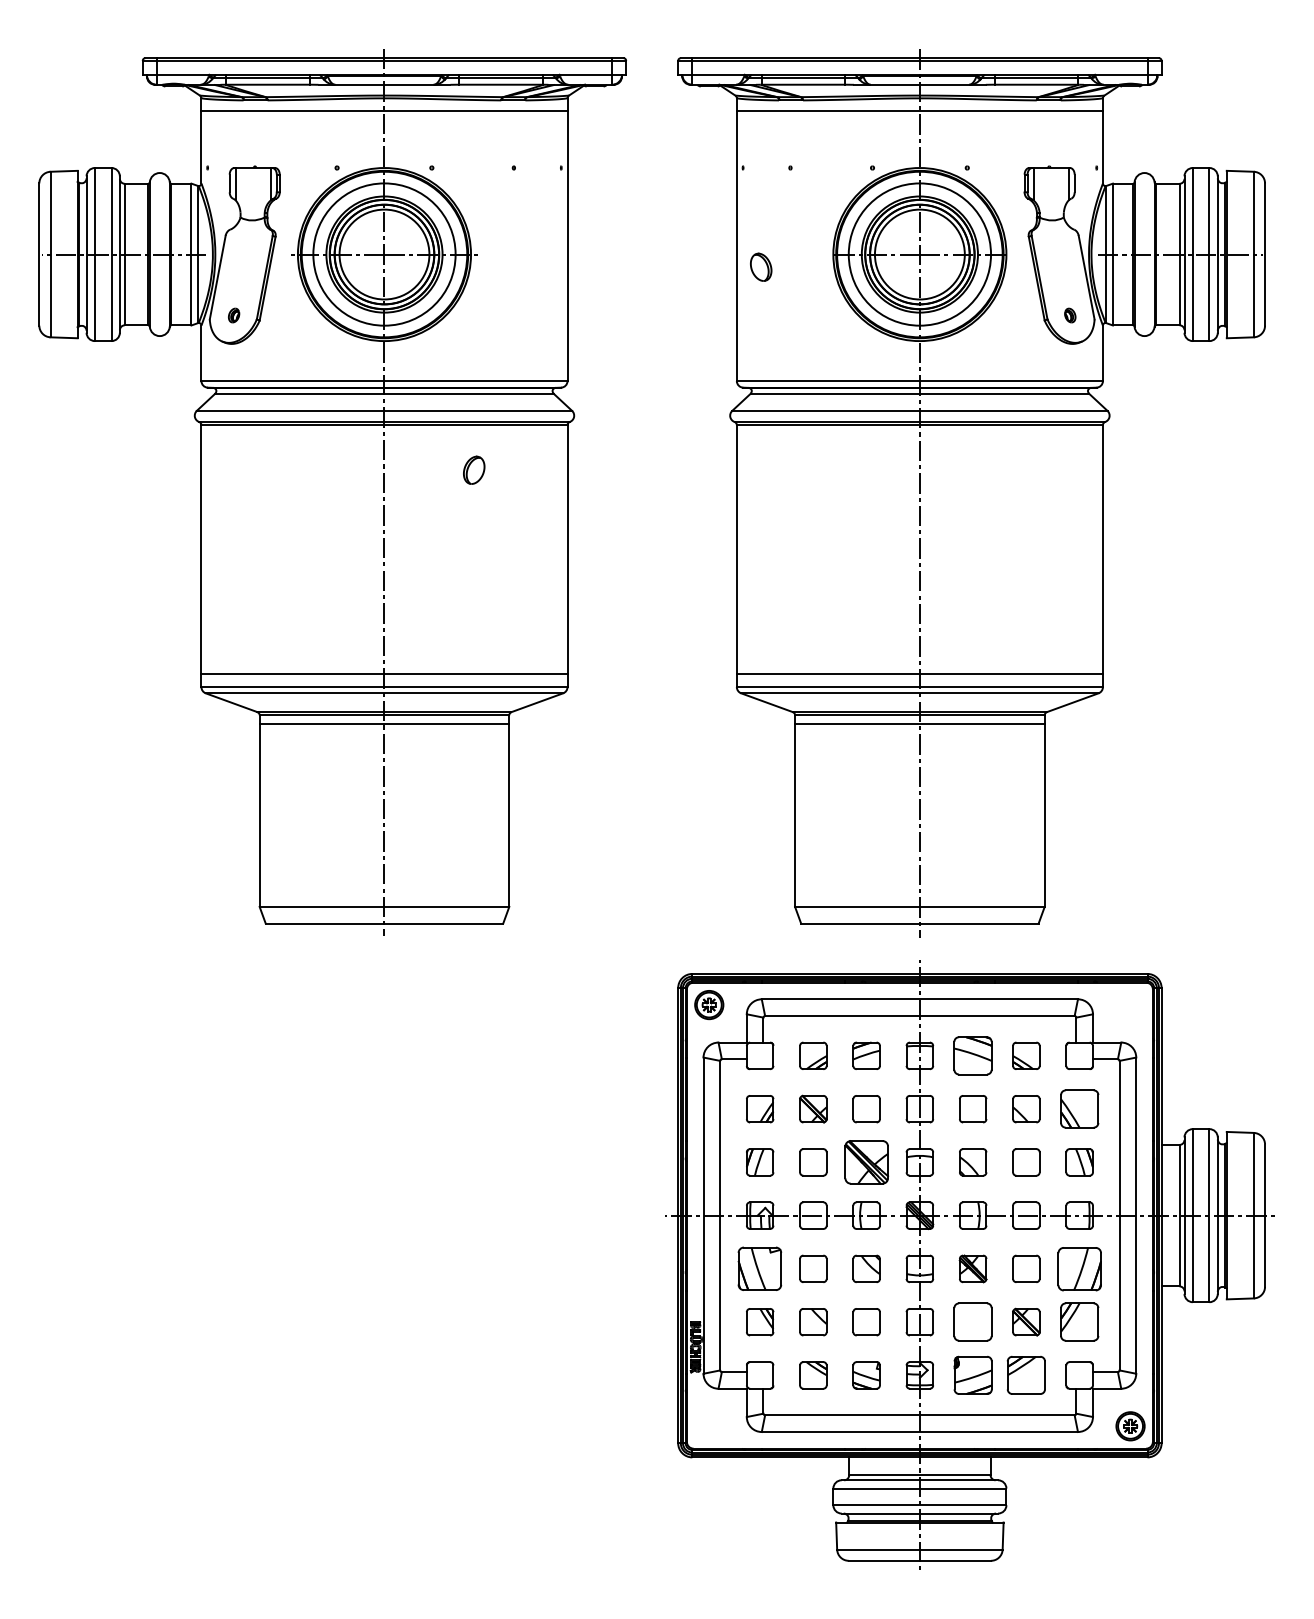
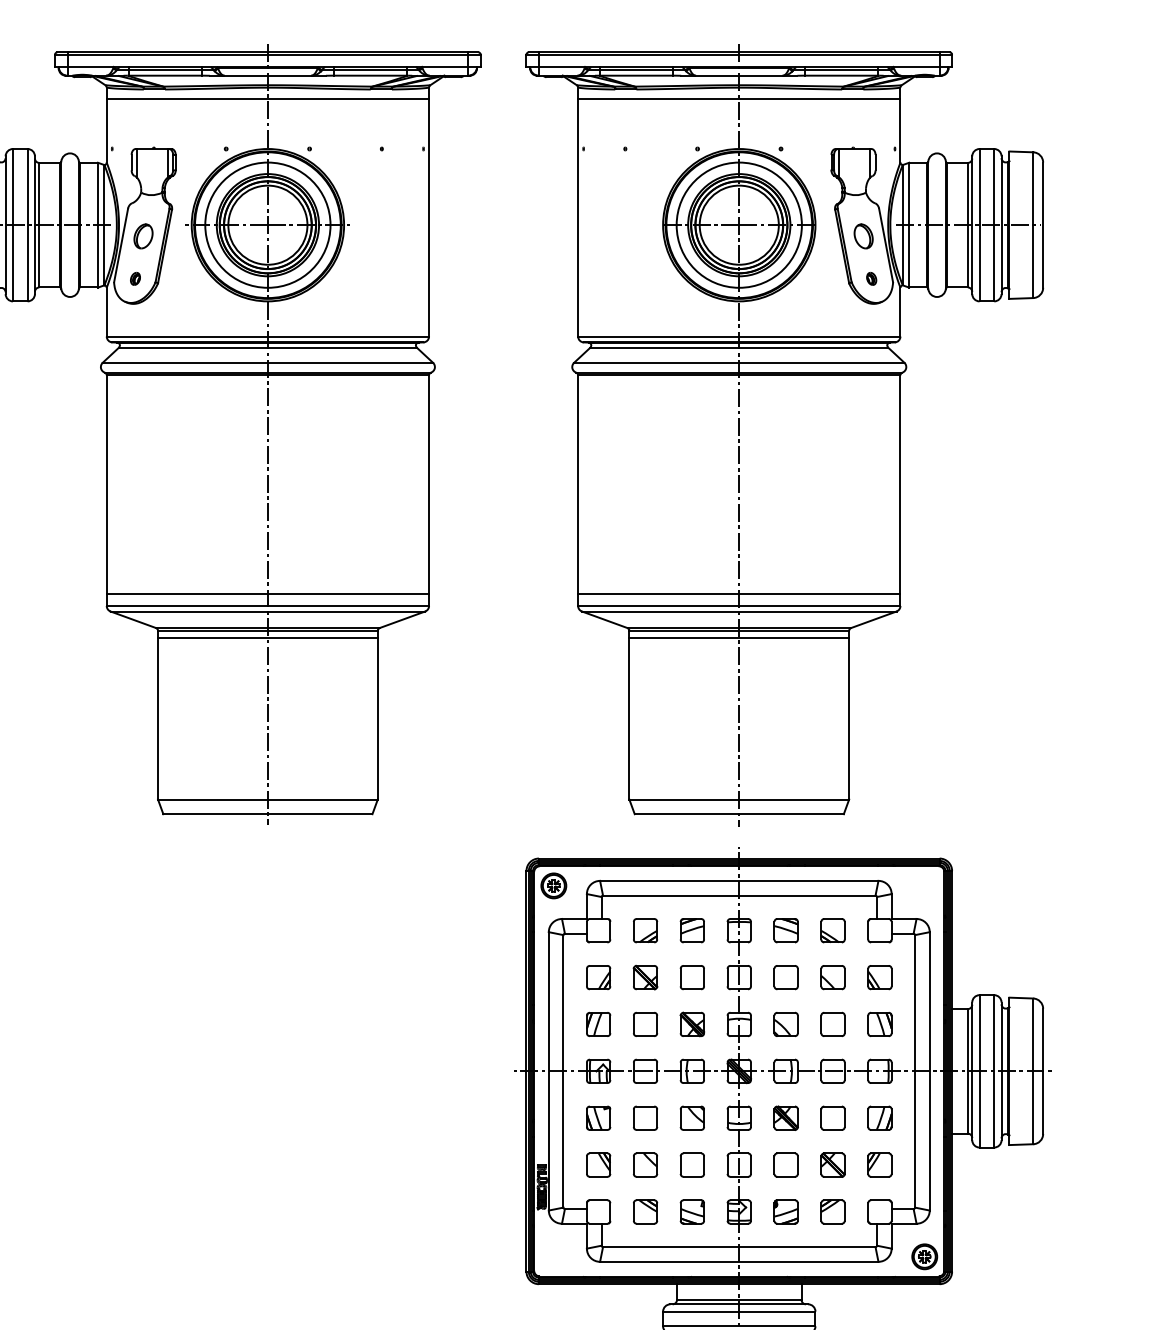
part: (761, 266) -> (863, 235), moved
part: (474, 469) -> (143, 235), moved
part: (973, 1055) -> (786, 930), size x0.71
part: (1079, 1109) -> (879, 977), size x0.71
part: (866, 1162) -> (692, 1024), size x0.62
part: (760, 1268) -> (598, 1117), size x0.62
part: (1079, 1268) -> (879, 1117), size x0.62
part: (973, 1322) -> (786, 1165), size x0.71
part: (1079, 1322) -> (879, 1165), size x0.71
part: (972, 1375) -> (785, 1212), size x0.71
part: (1026, 1375) -> (833, 1212), size x0.71

